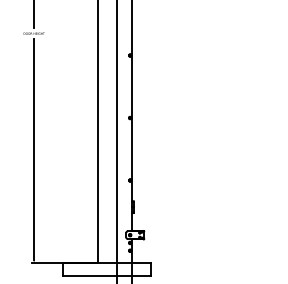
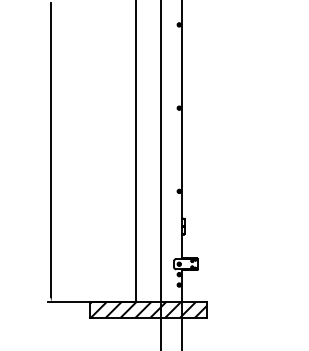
hatch: (106, 269) -> (147, 309), added

